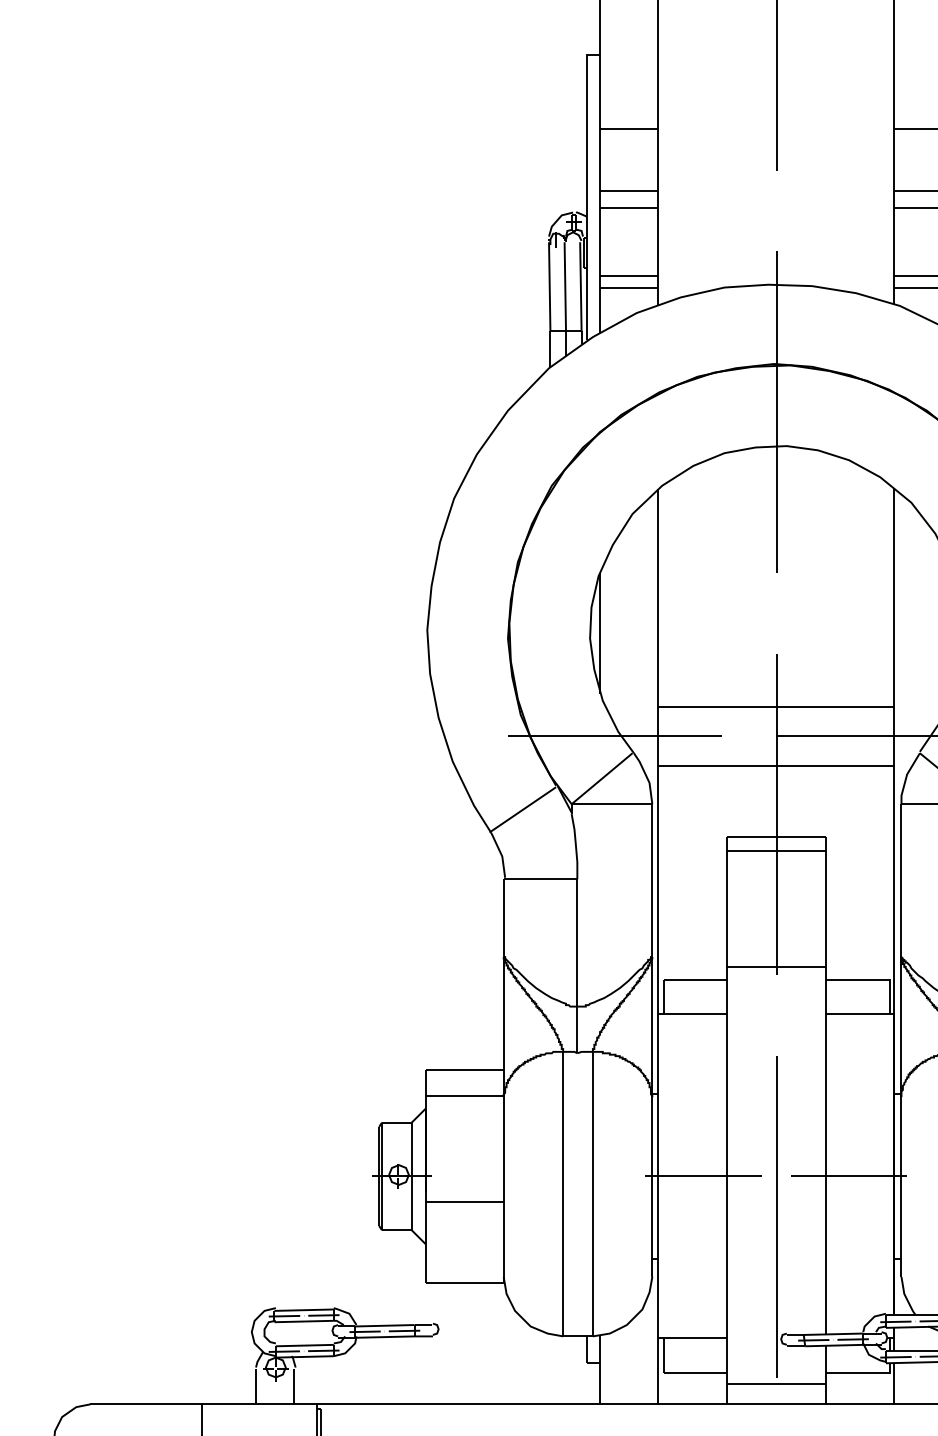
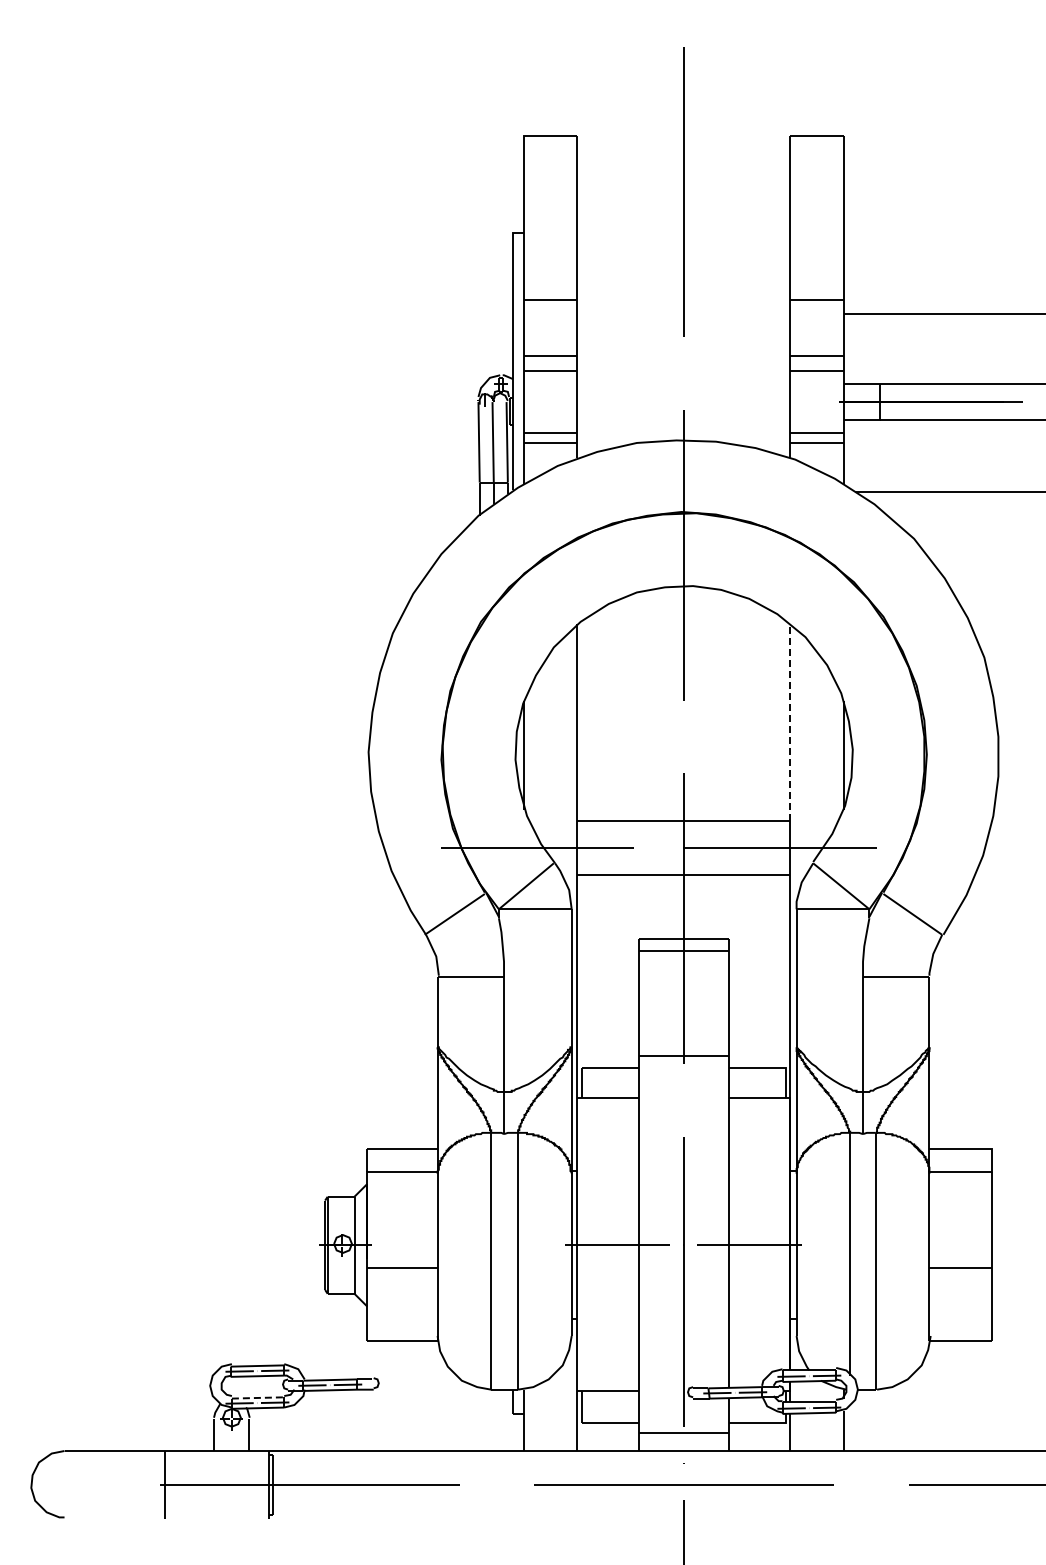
line: (894, 597) -> (790, 722), solid -> dashed
line: (305, 1345) -> (258, 1397), solid -> dashed

